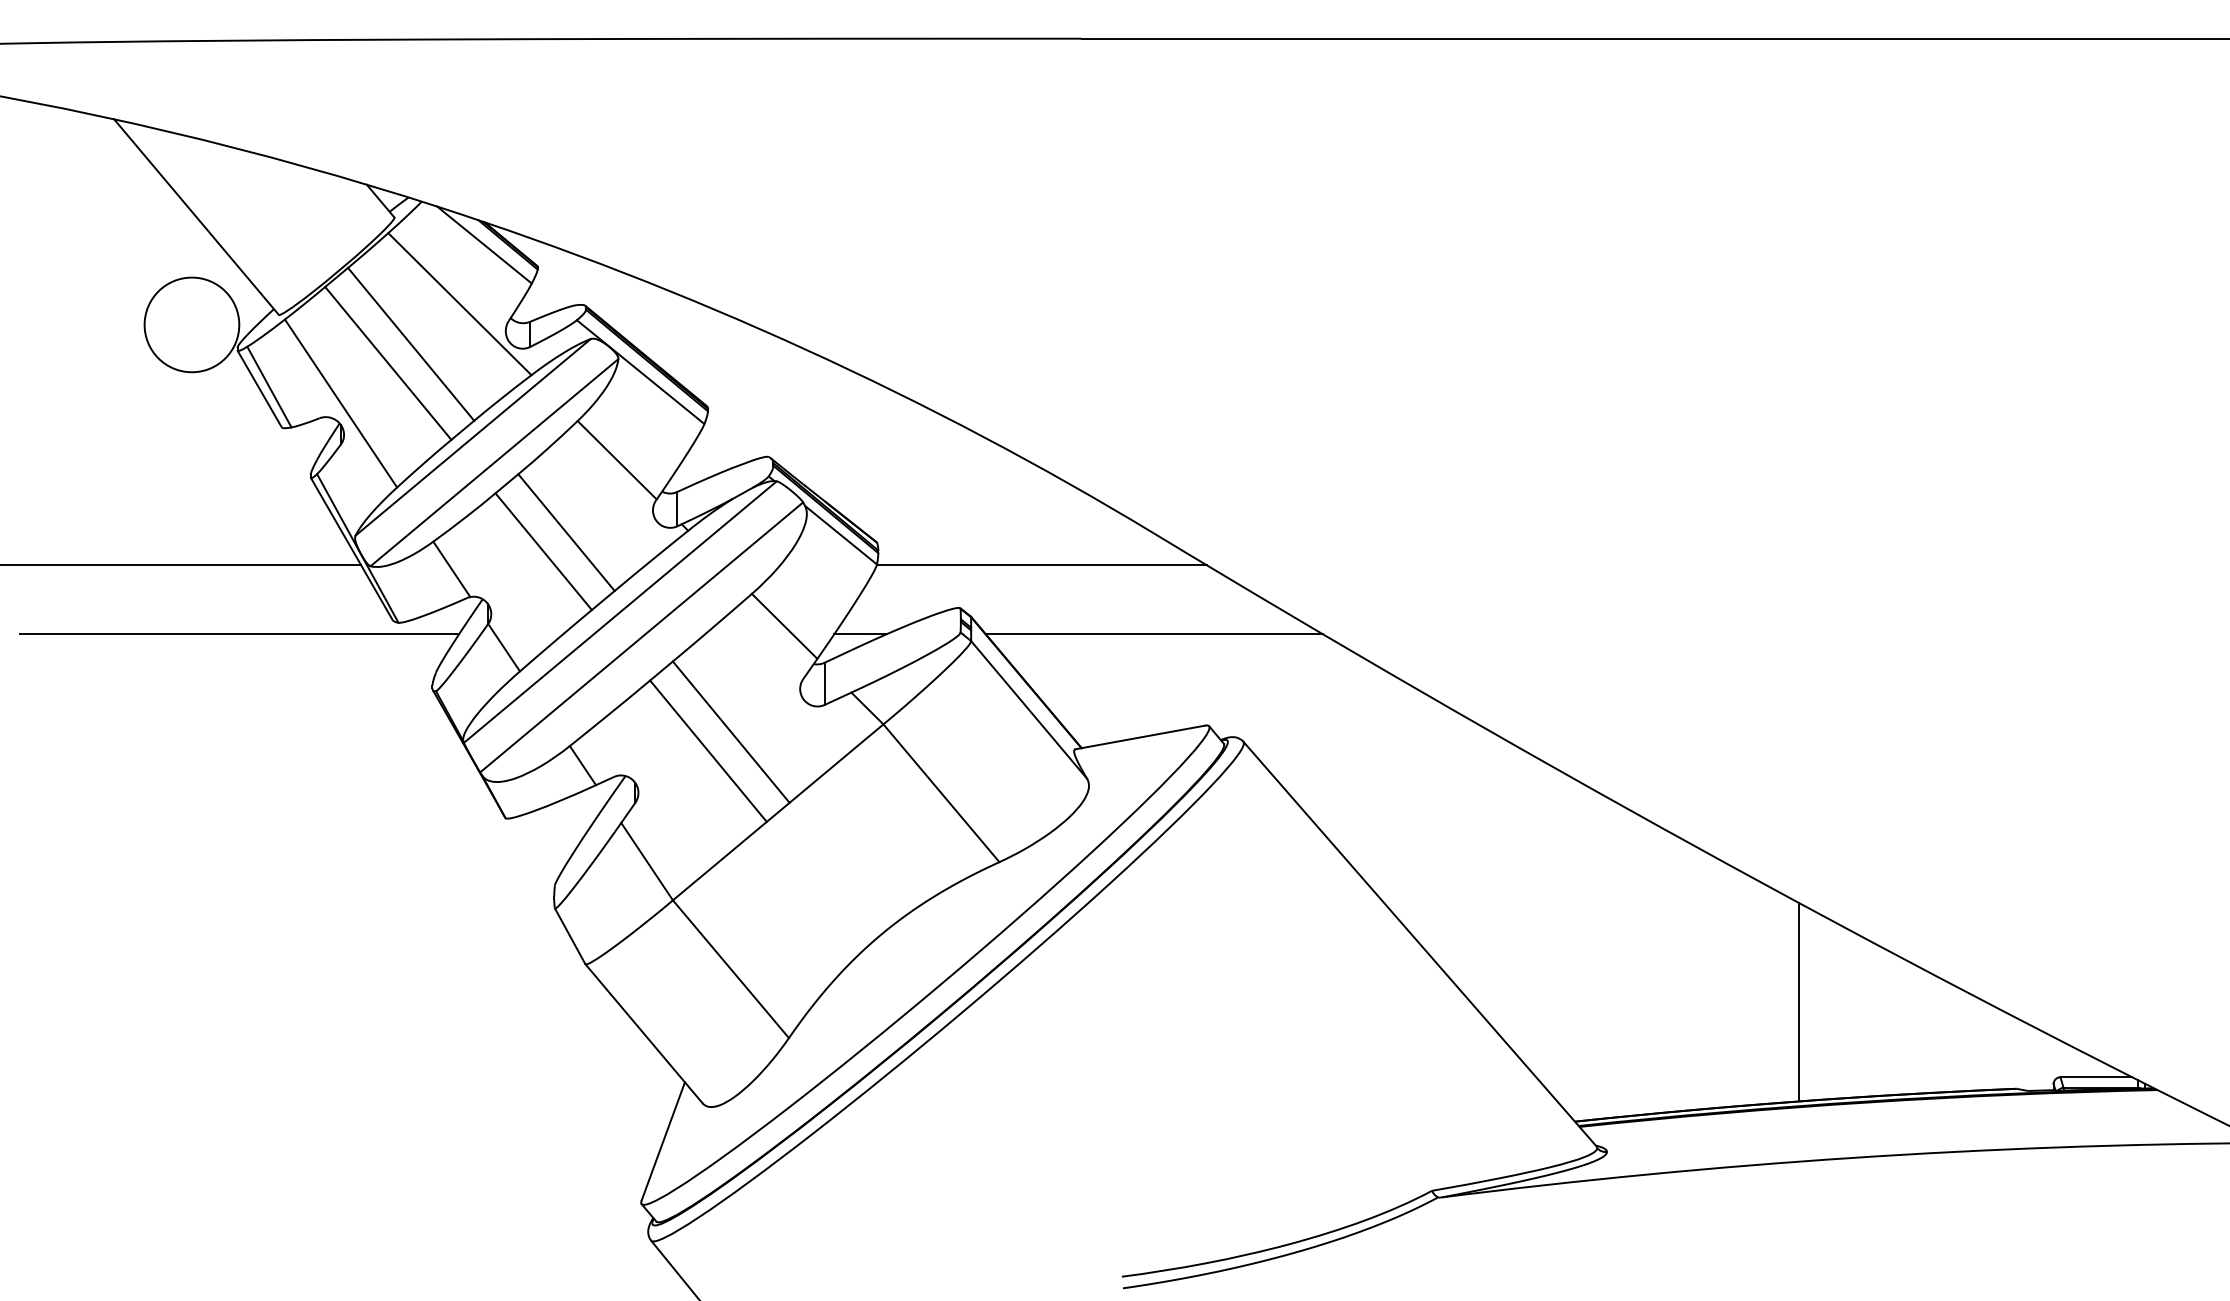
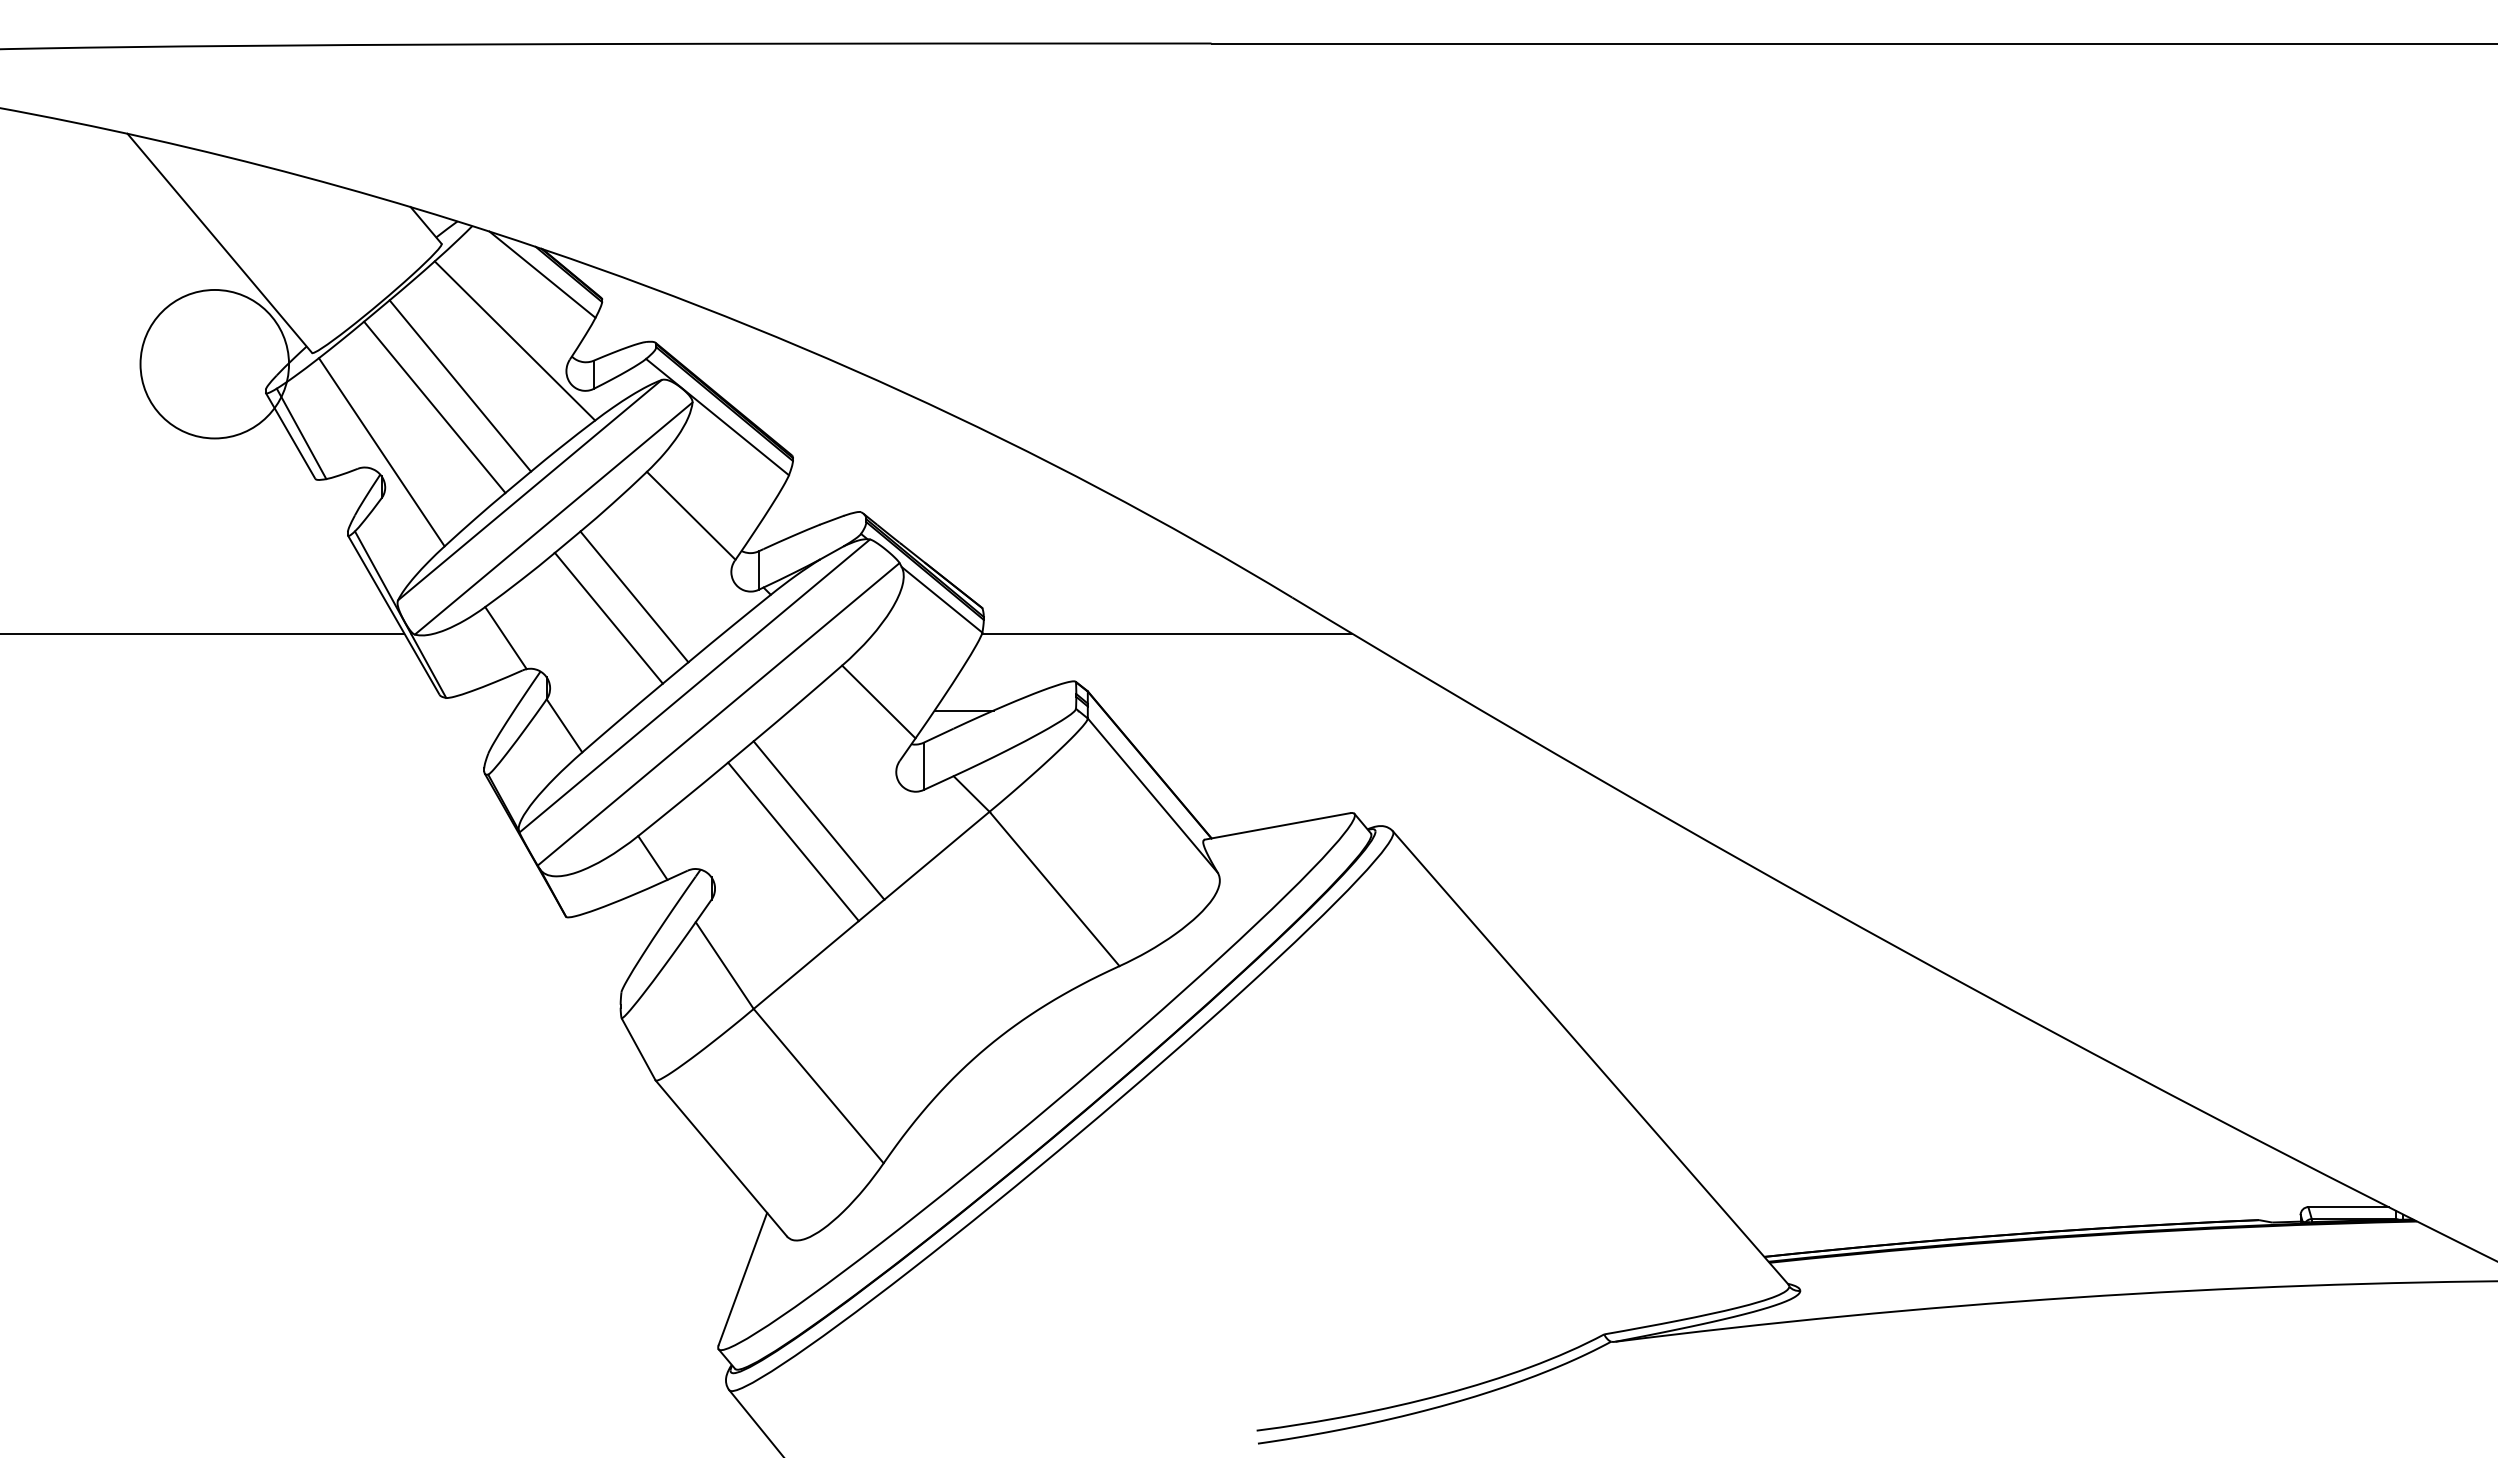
circle: (191, 325) -> (214, 364), size x1.4
line: (239, 633) -> (268, 710), removed
line: (1153, 633) -> (1292, 710), removed
line: (1799, 1002) -> (2015, 1123), removed

